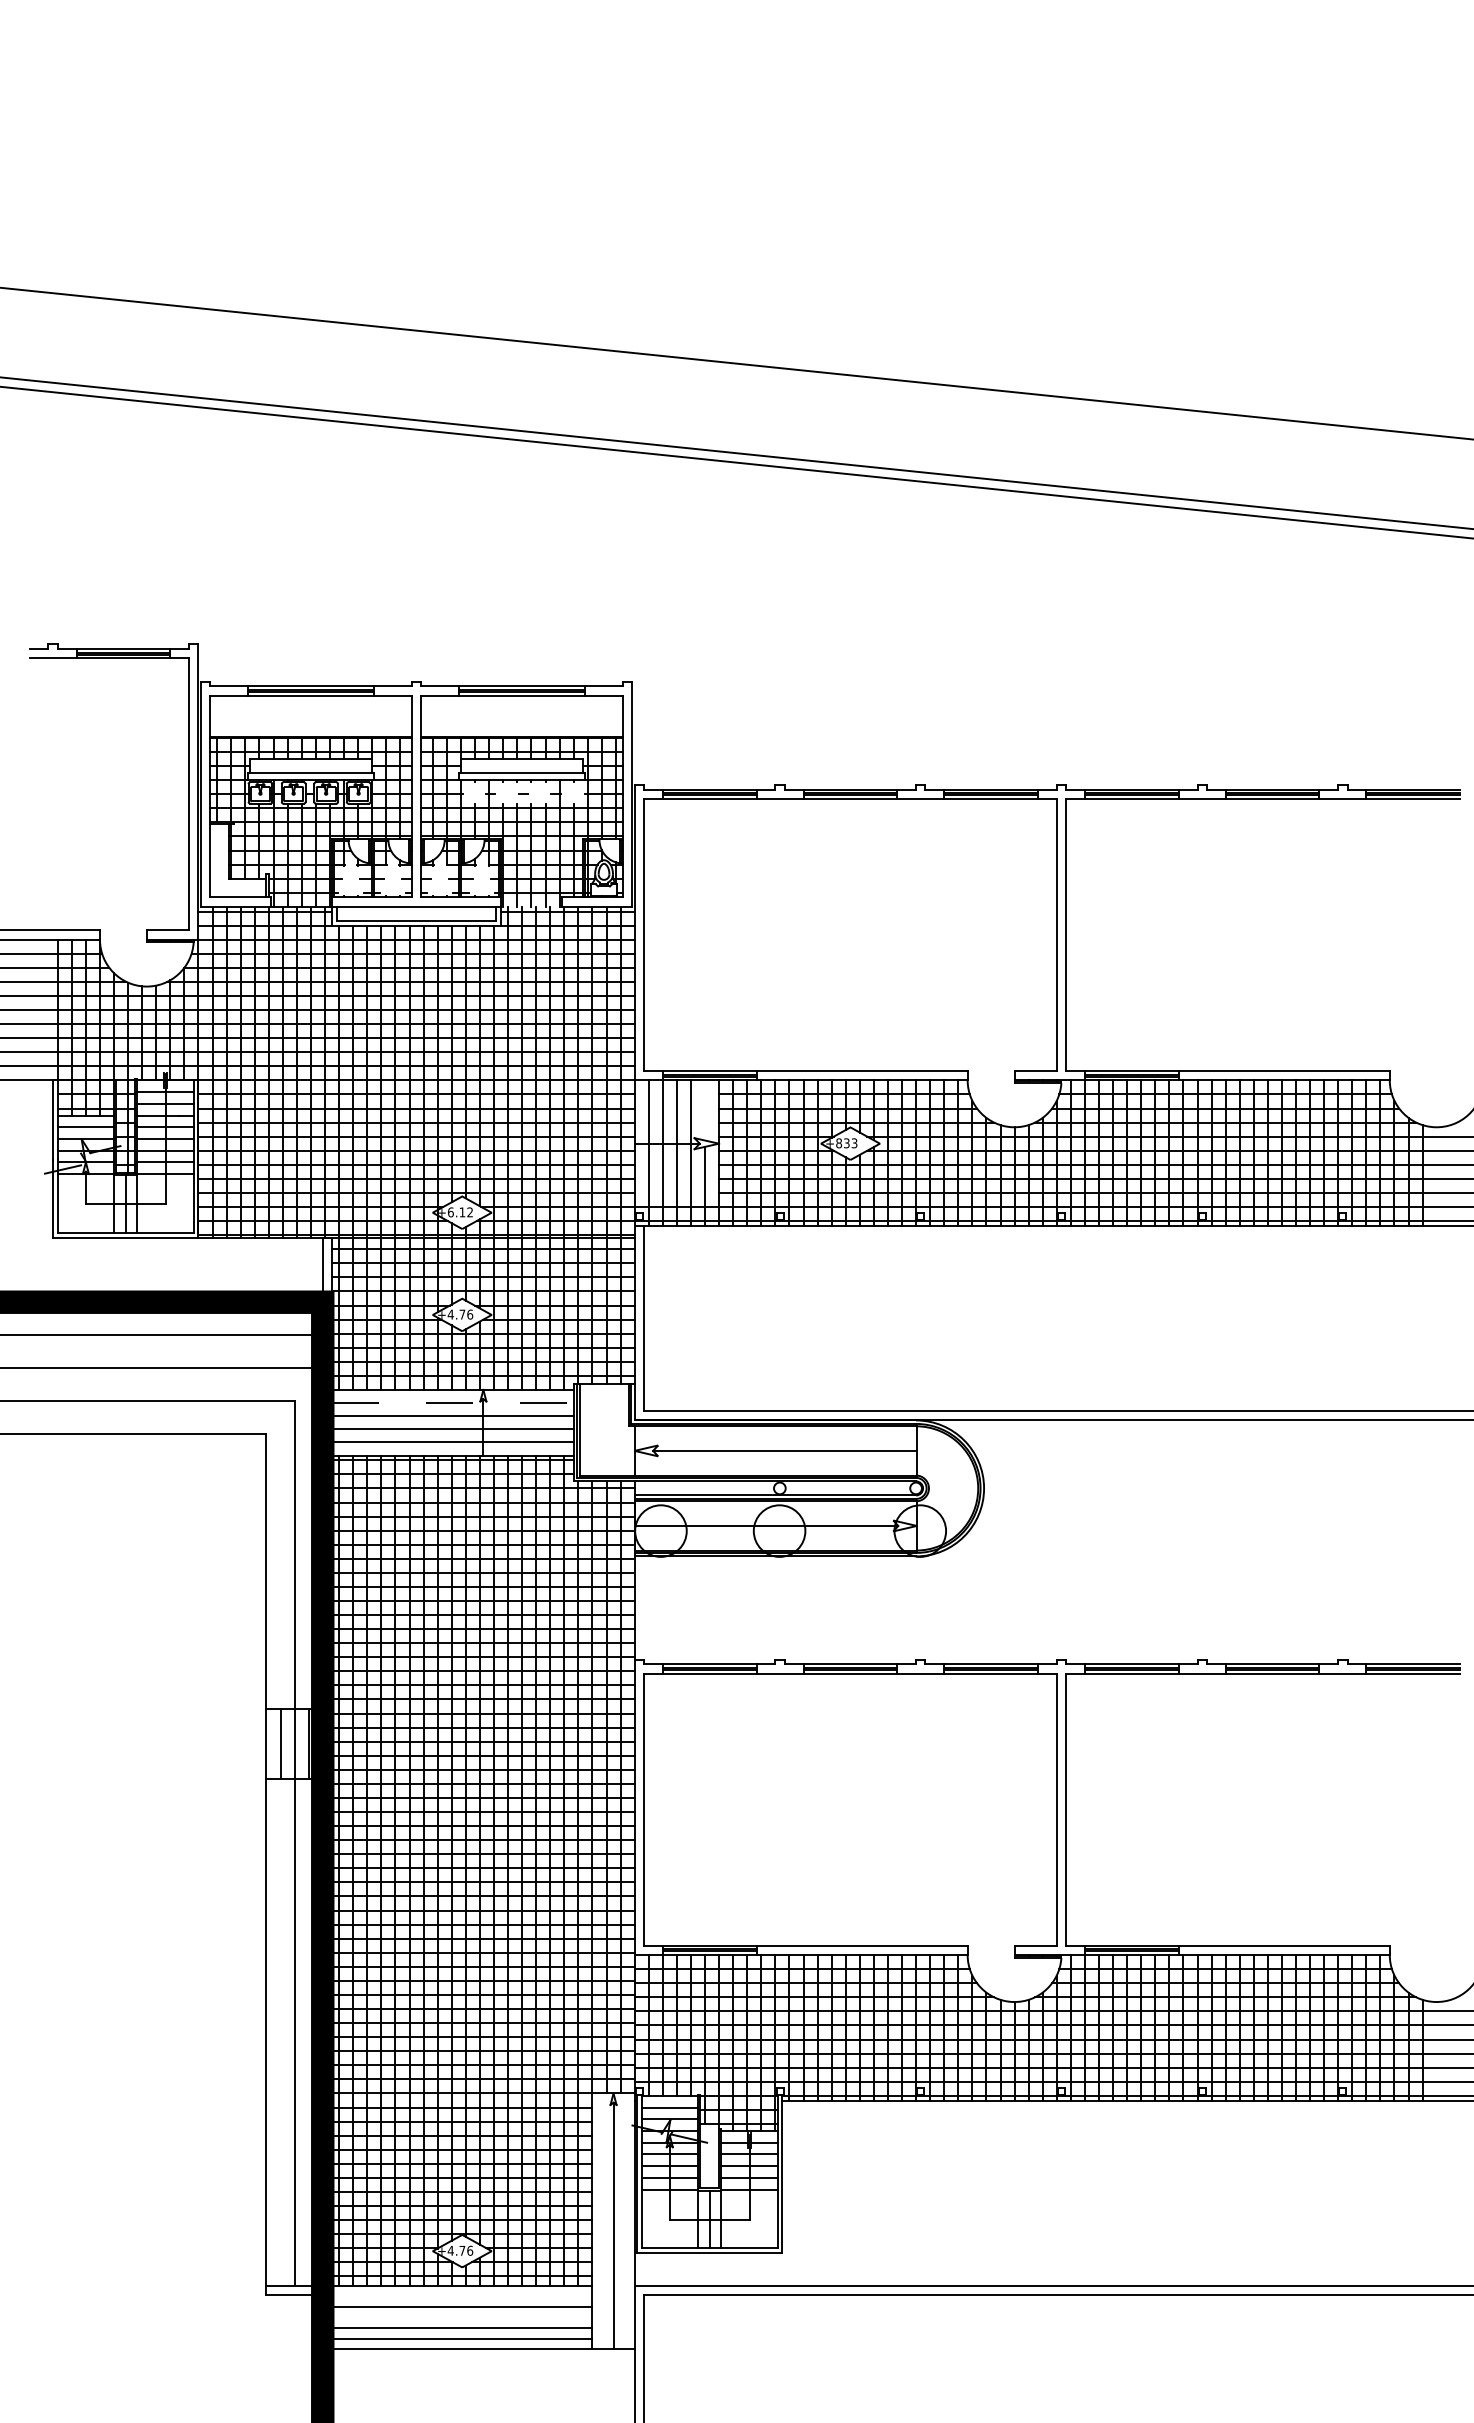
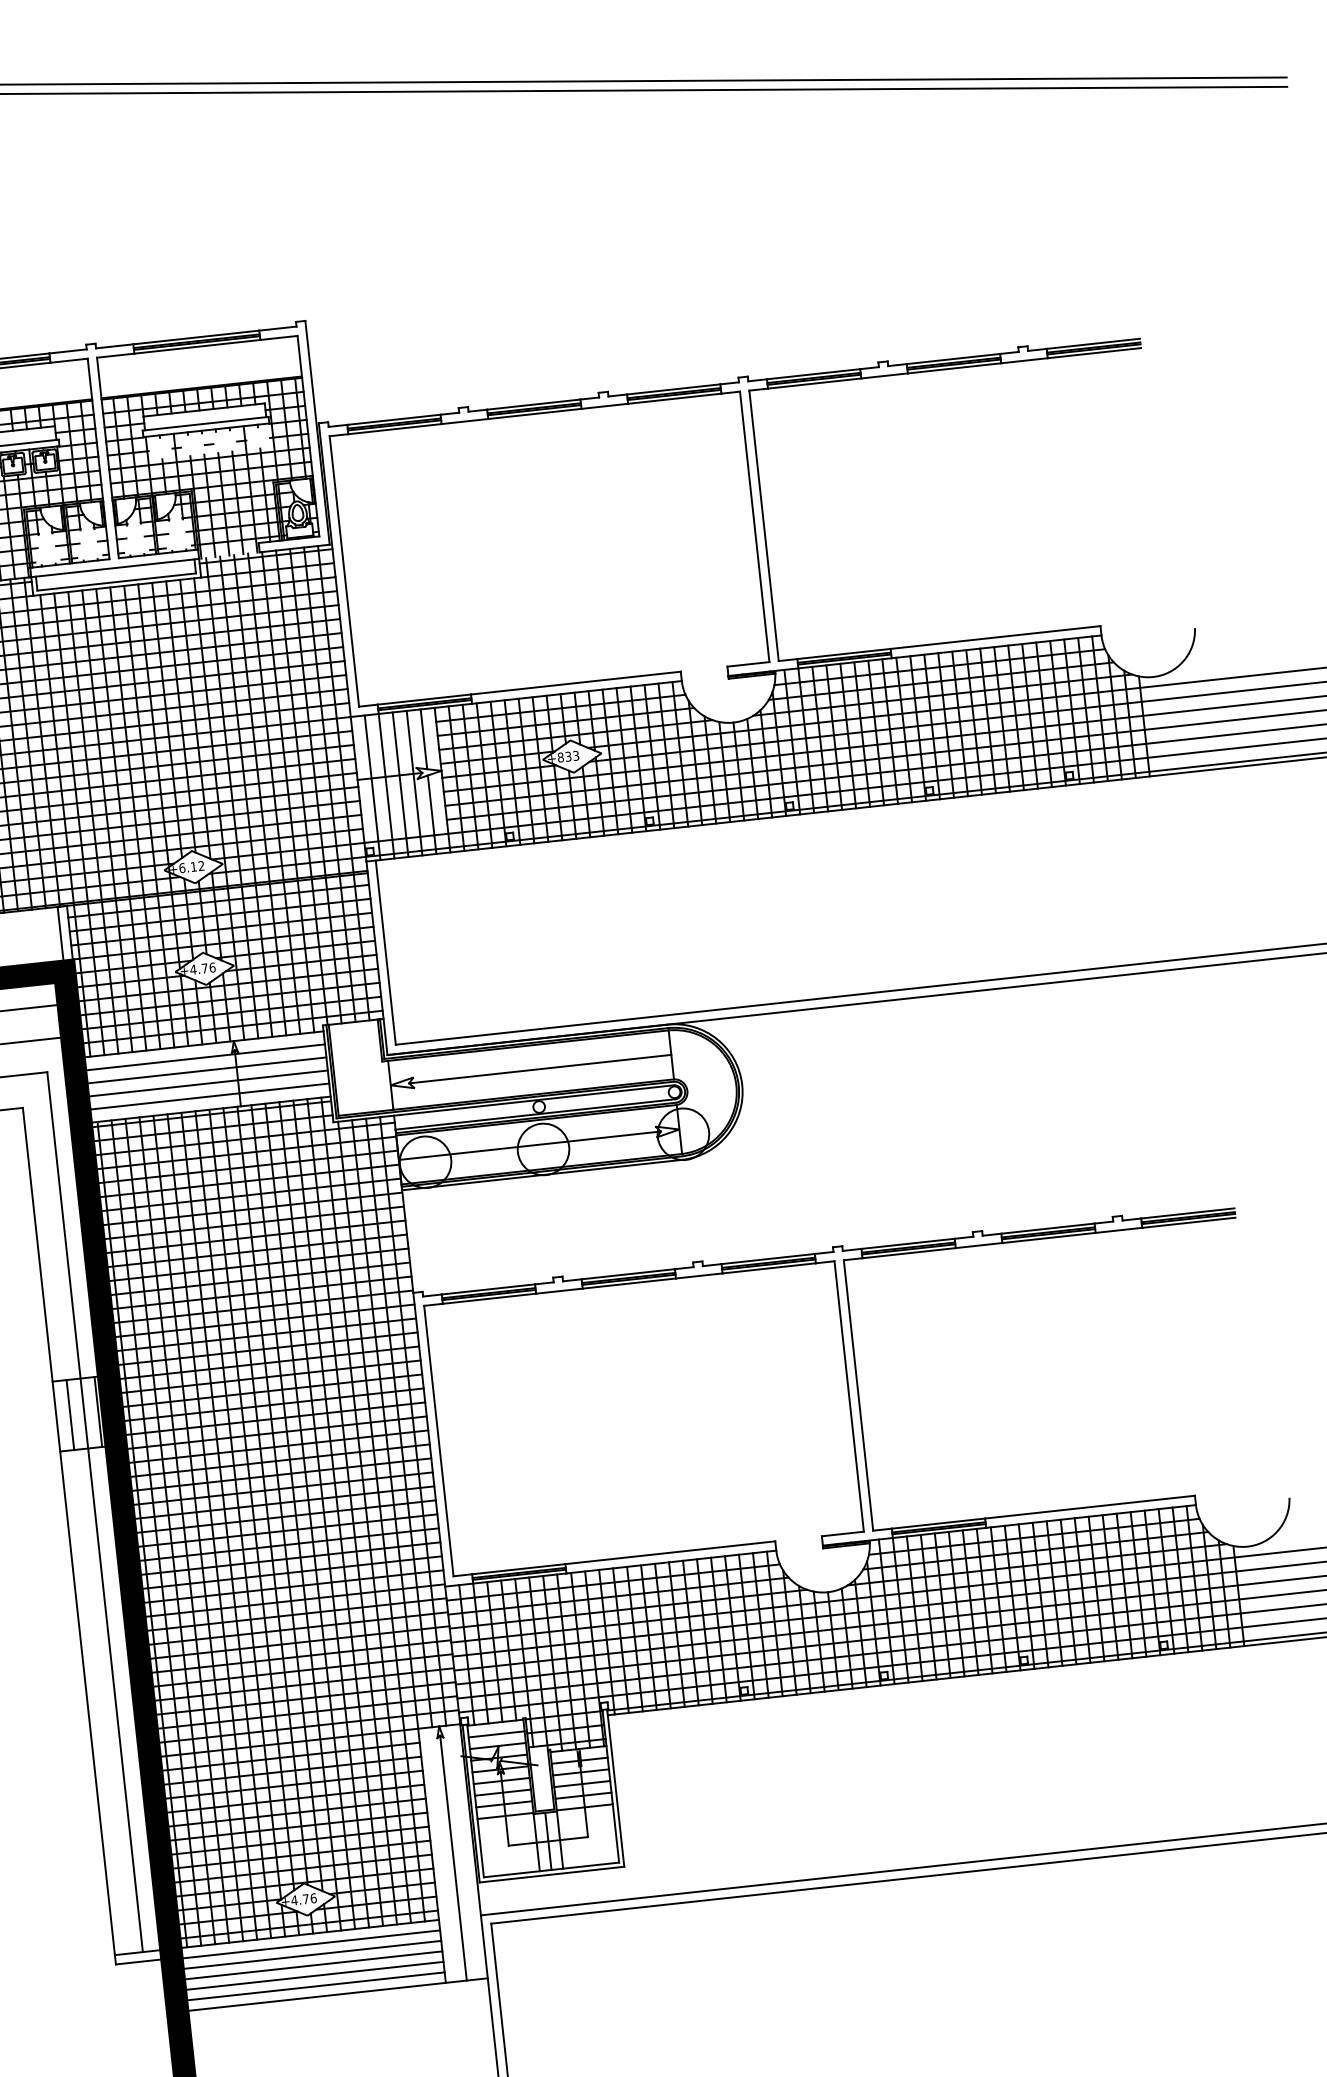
line: (705, 1110) -> (424, 739), added
line: (452, 1403) -> (204, 1057), dashed -> solid
line: (462, 2296) -> (310, 1944), added
line: (462, 2317) -> (313, 1965), added

